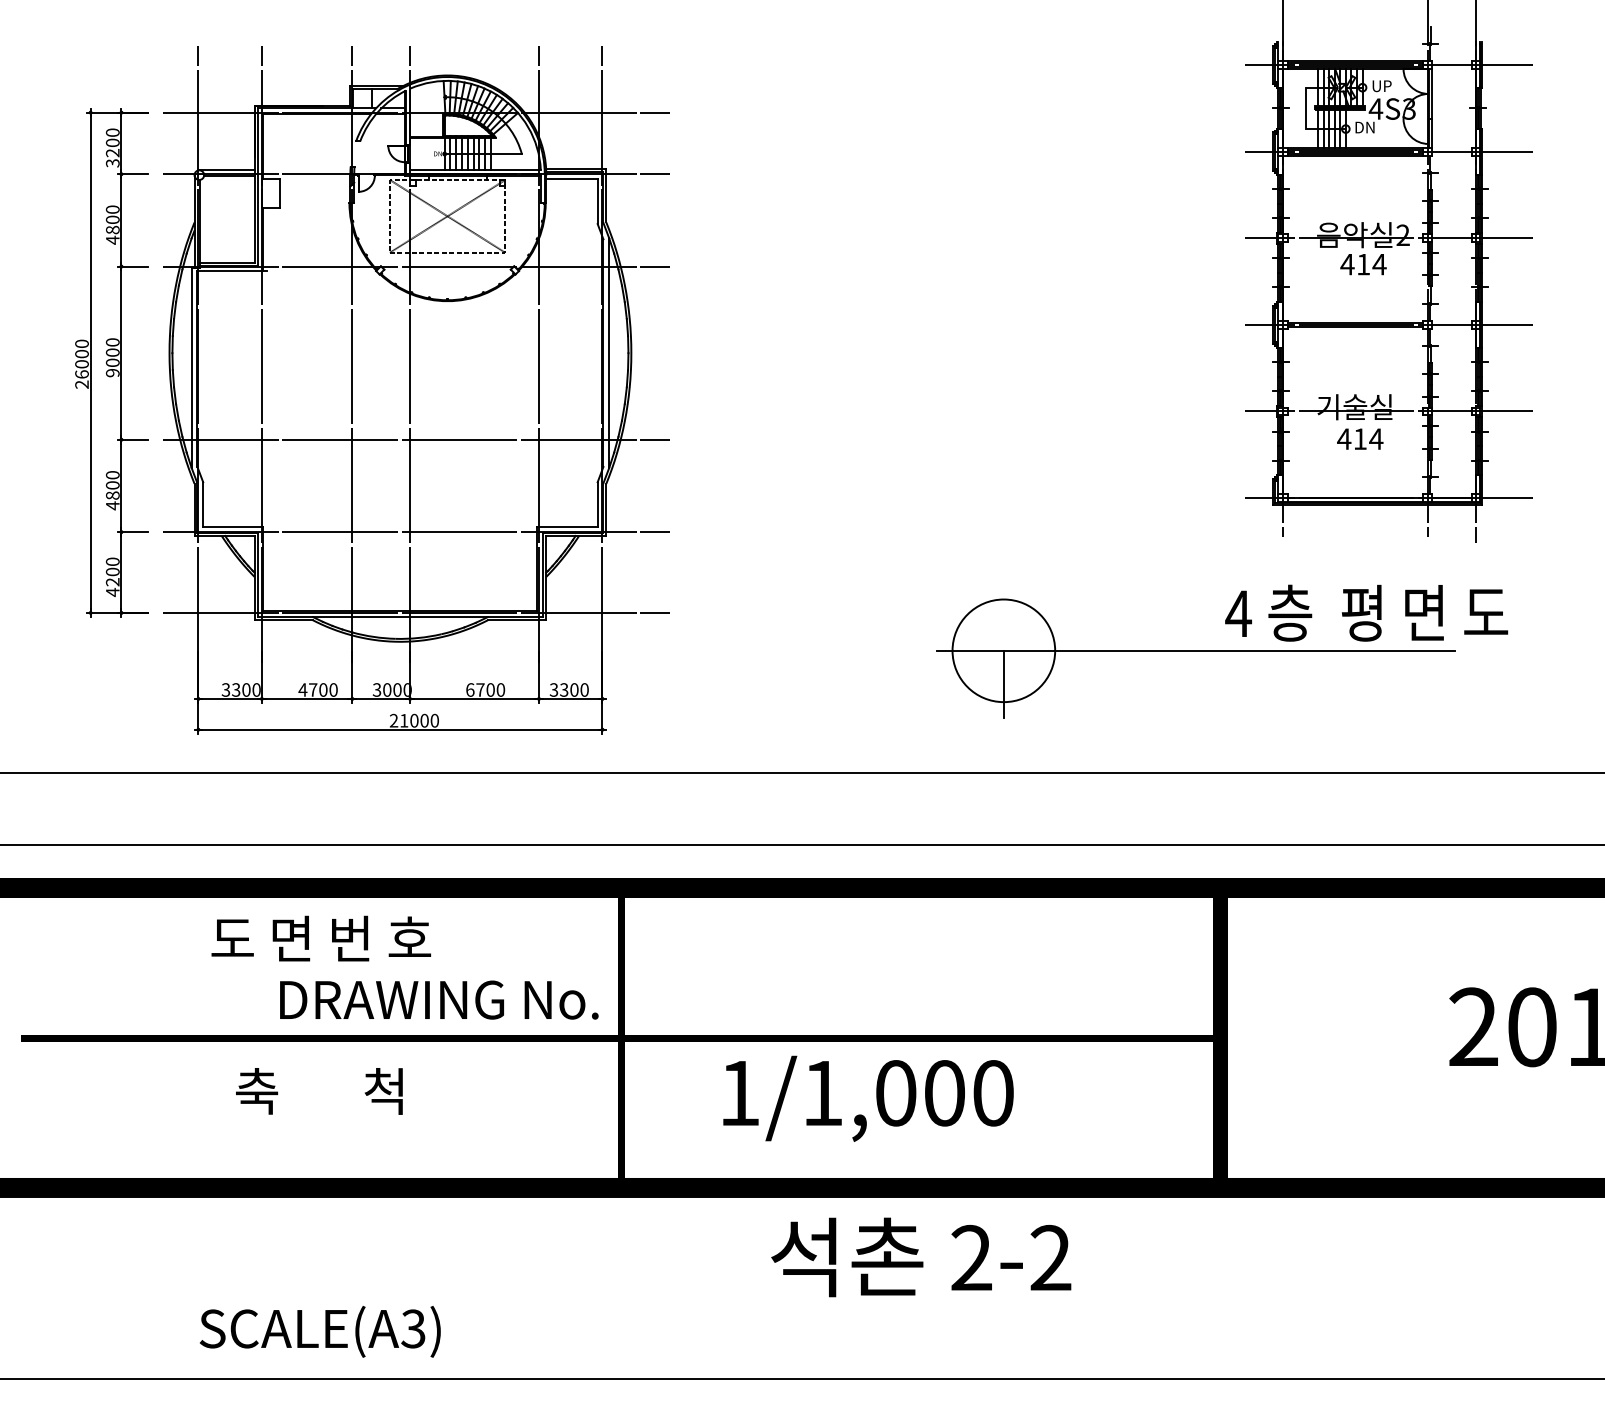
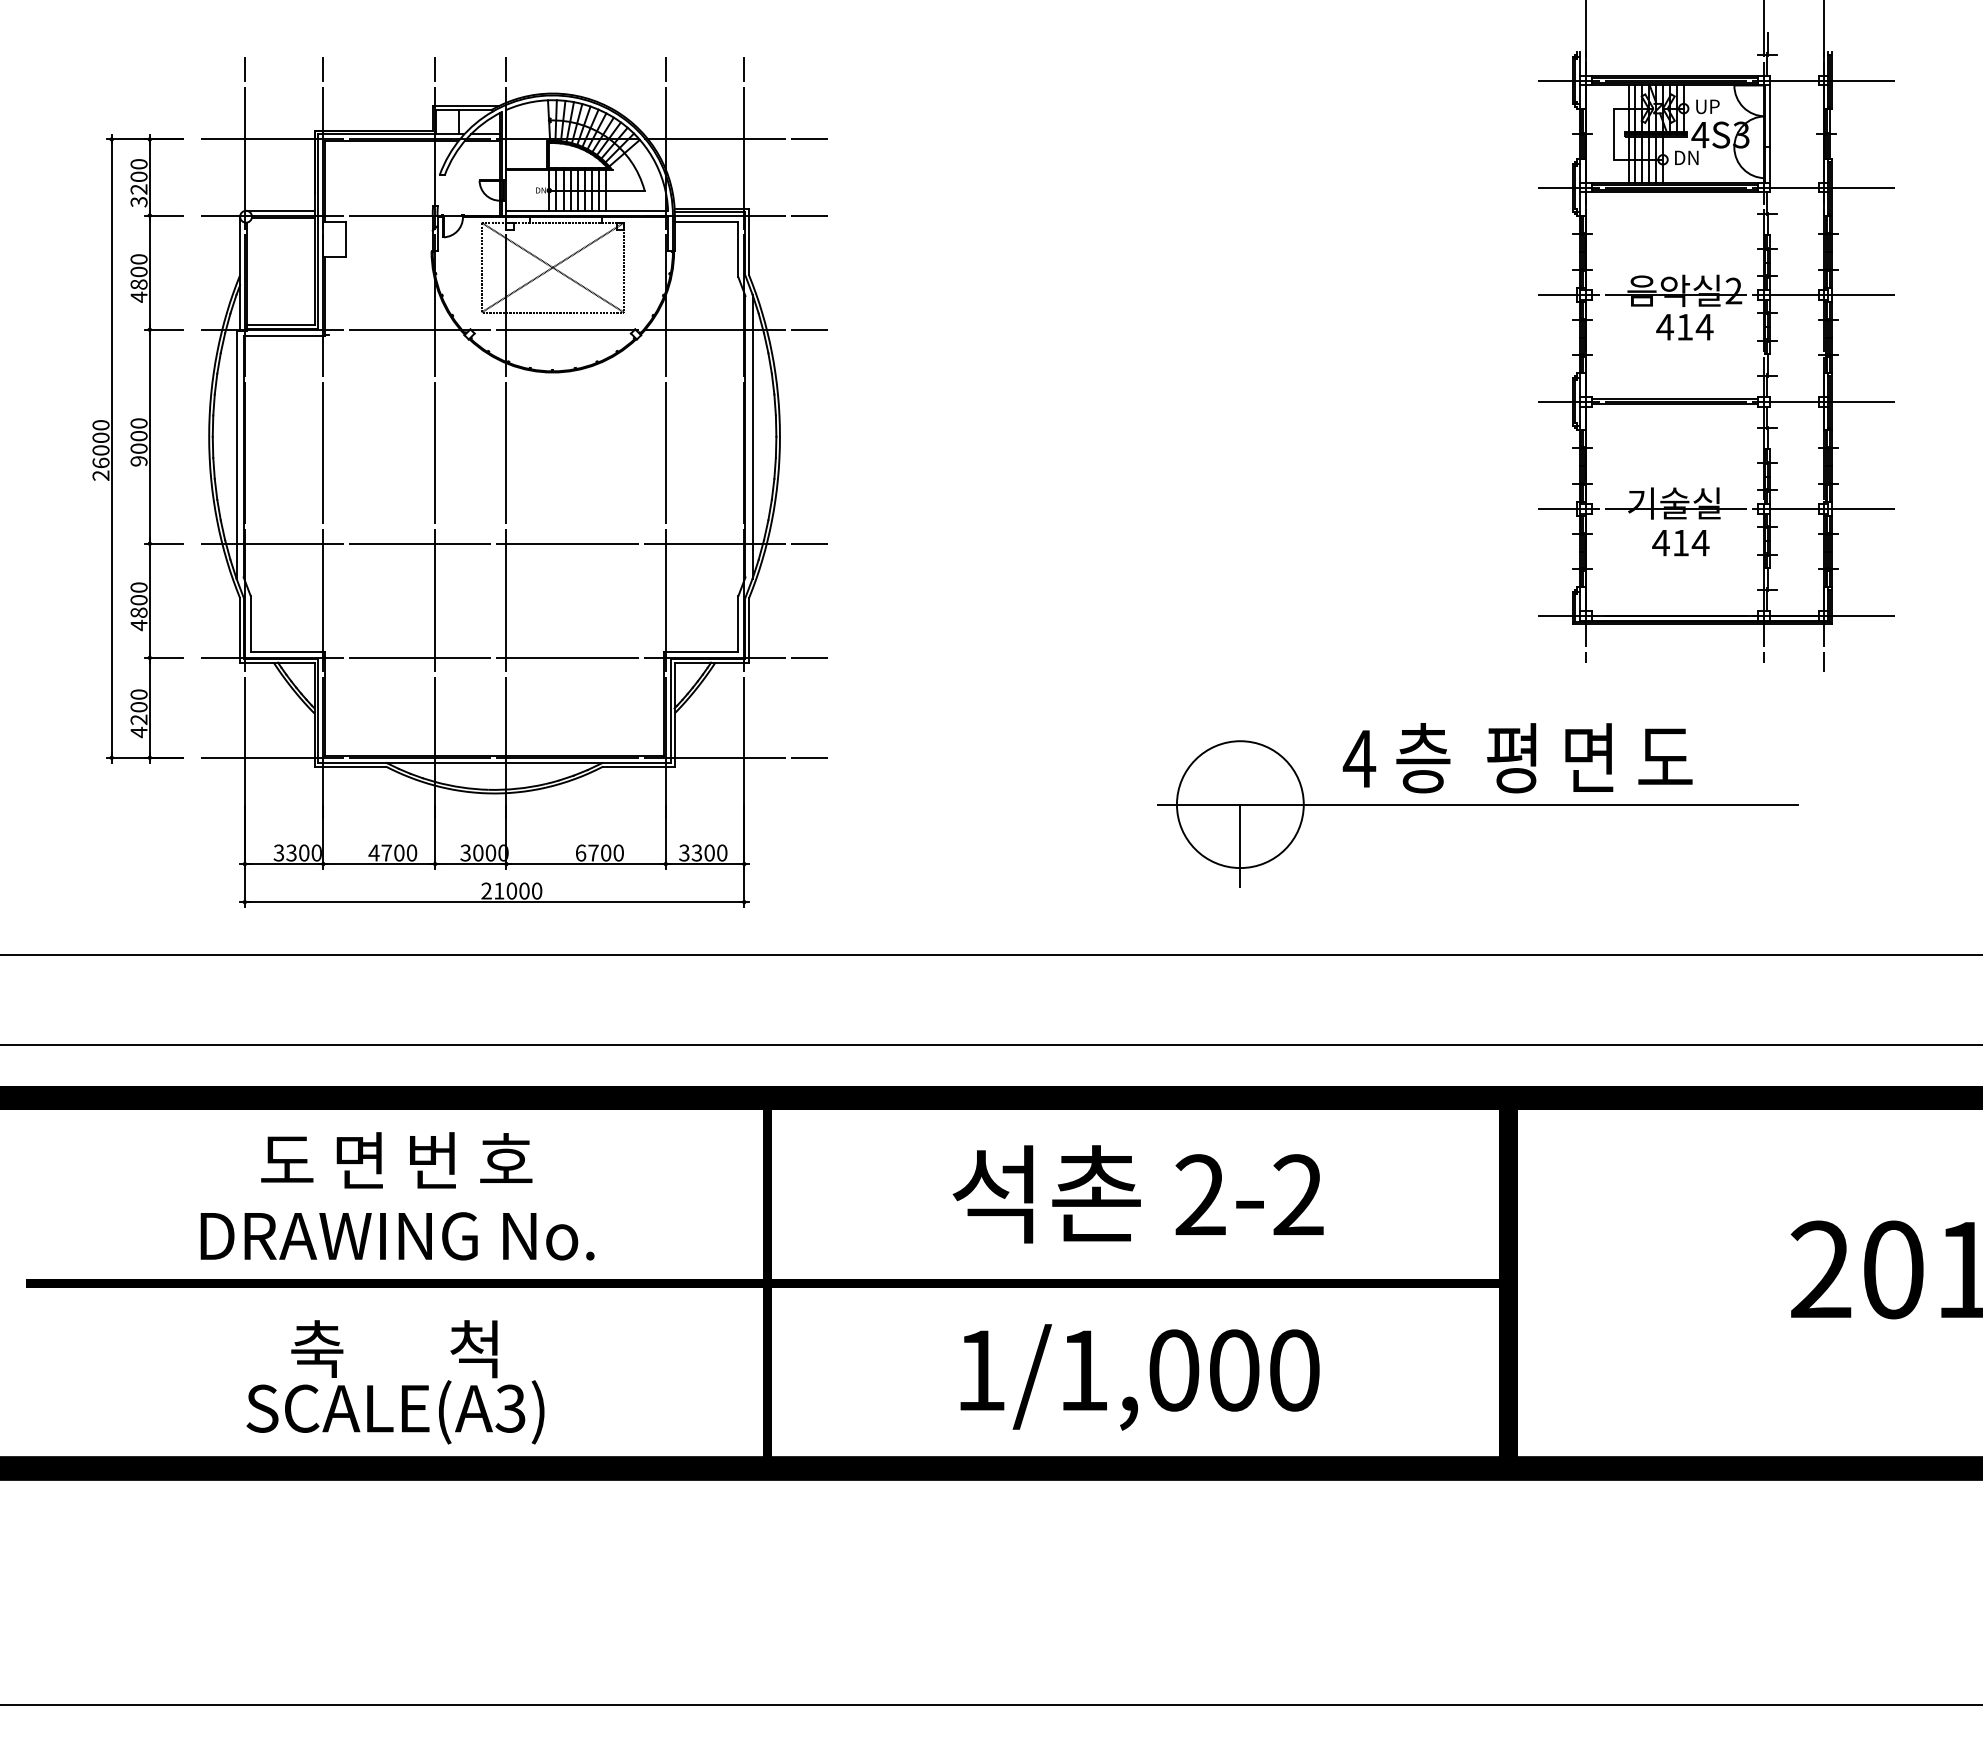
text: (1366, 613) -> (1517, 758), moved
text: (439, 1000) -> (397, 1236), moved
text: (868, 1098) -> (1139, 1377), moved
text: (920, 1257) -> (1137, 1194), moved
text: (320, 1331) -> (395, 1412), moved

